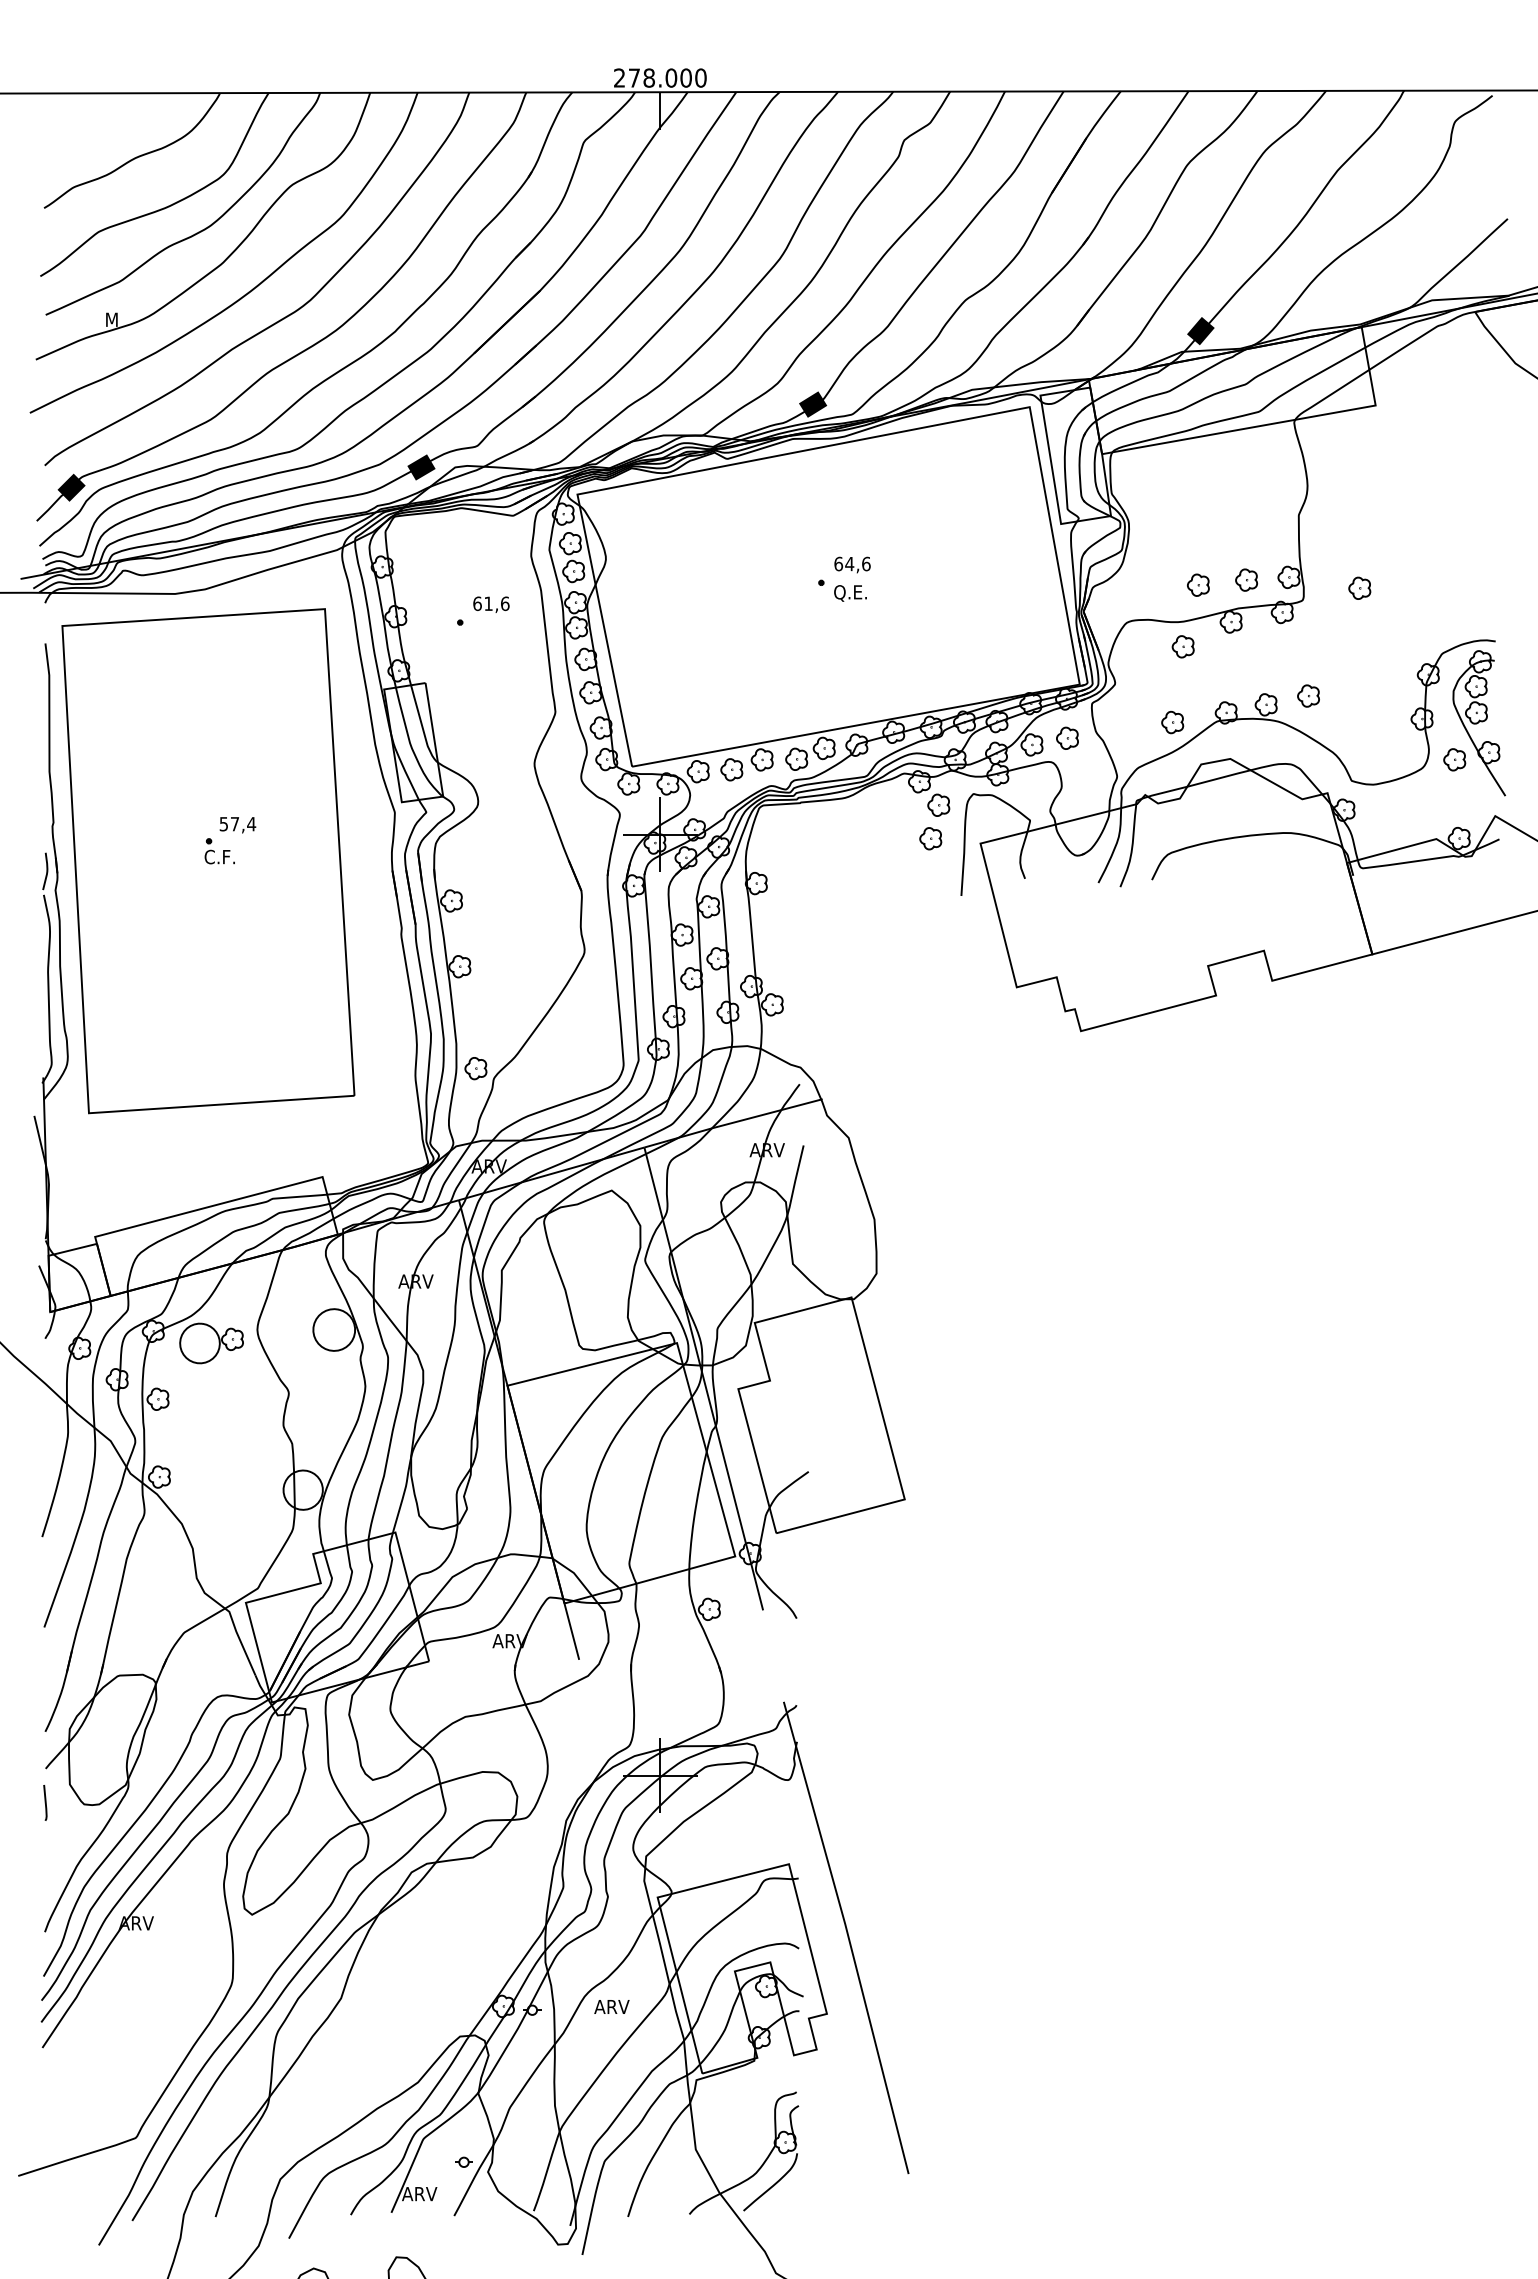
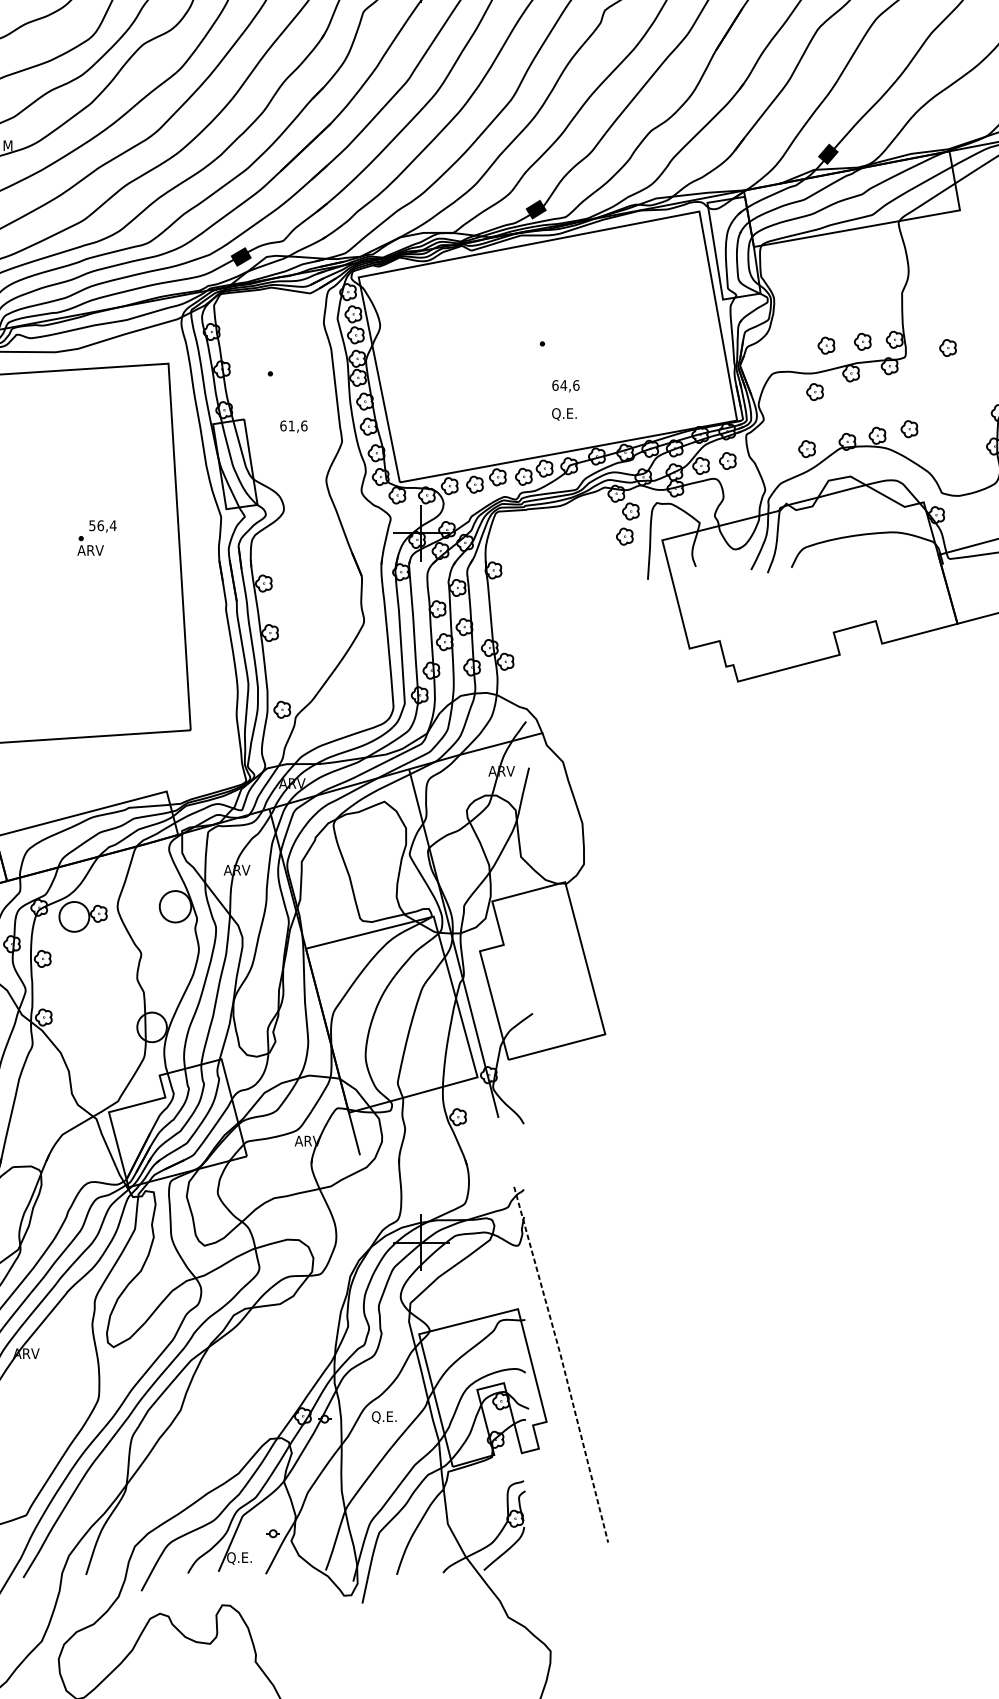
text: (852, 564) -> (565, 385), moved
text: (850, 593) -> (564, 414), moved
text: (491, 604) -> (293, 426), moved
text: (234, 824) -> (100, 525), 57,4 -> 56,4
text: (221, 856) -> (90, 550), C.F. -> ARV
line: (848, 1937) -> (562, 1364), solid -> dashed
text: (611, 2007) -> (384, 1417), ARV -> Q.E.
text: (419, 2194) -> (239, 1557), ARV -> Q.E.

